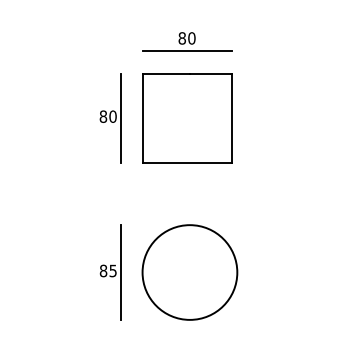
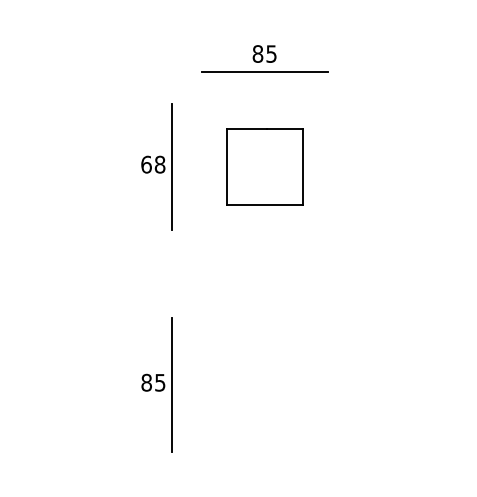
text: (191, 38) -> (271, 53), 80 -> 85
text: (108, 116) -> (153, 164), 80 -> 68
part: (186, 117) -> (264, 166), size x0.6
circle: (189, 272) -> (268, 384), removed

